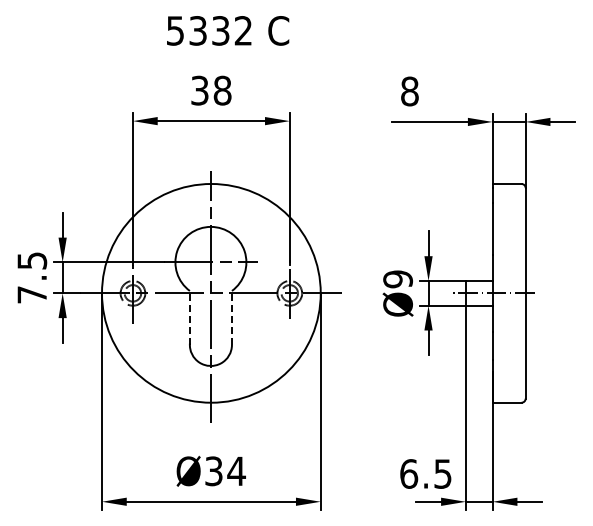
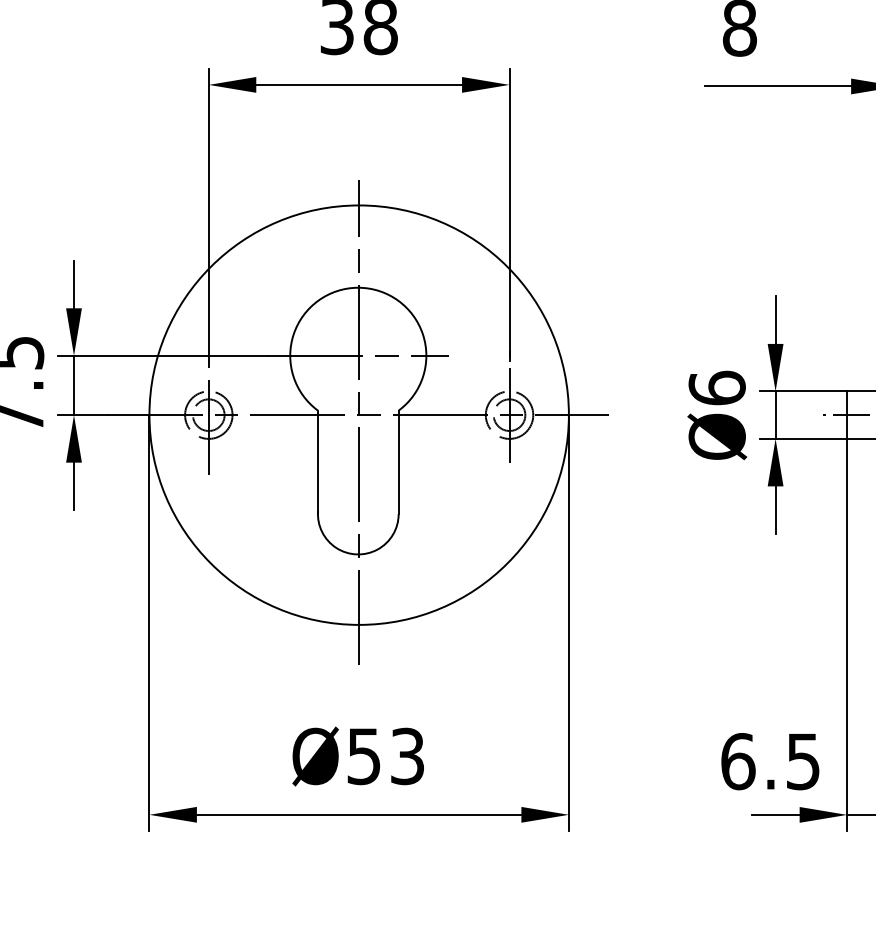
text: (397, 279) -> (716, 388), Ø9 -> Ø6
line: (189, 317) -> (317, 461), dashed -> solid
line: (231, 317) -> (397, 461), dashed -> solid
text: (225, 471) -> (386, 756), Ø34 -> Ø53

